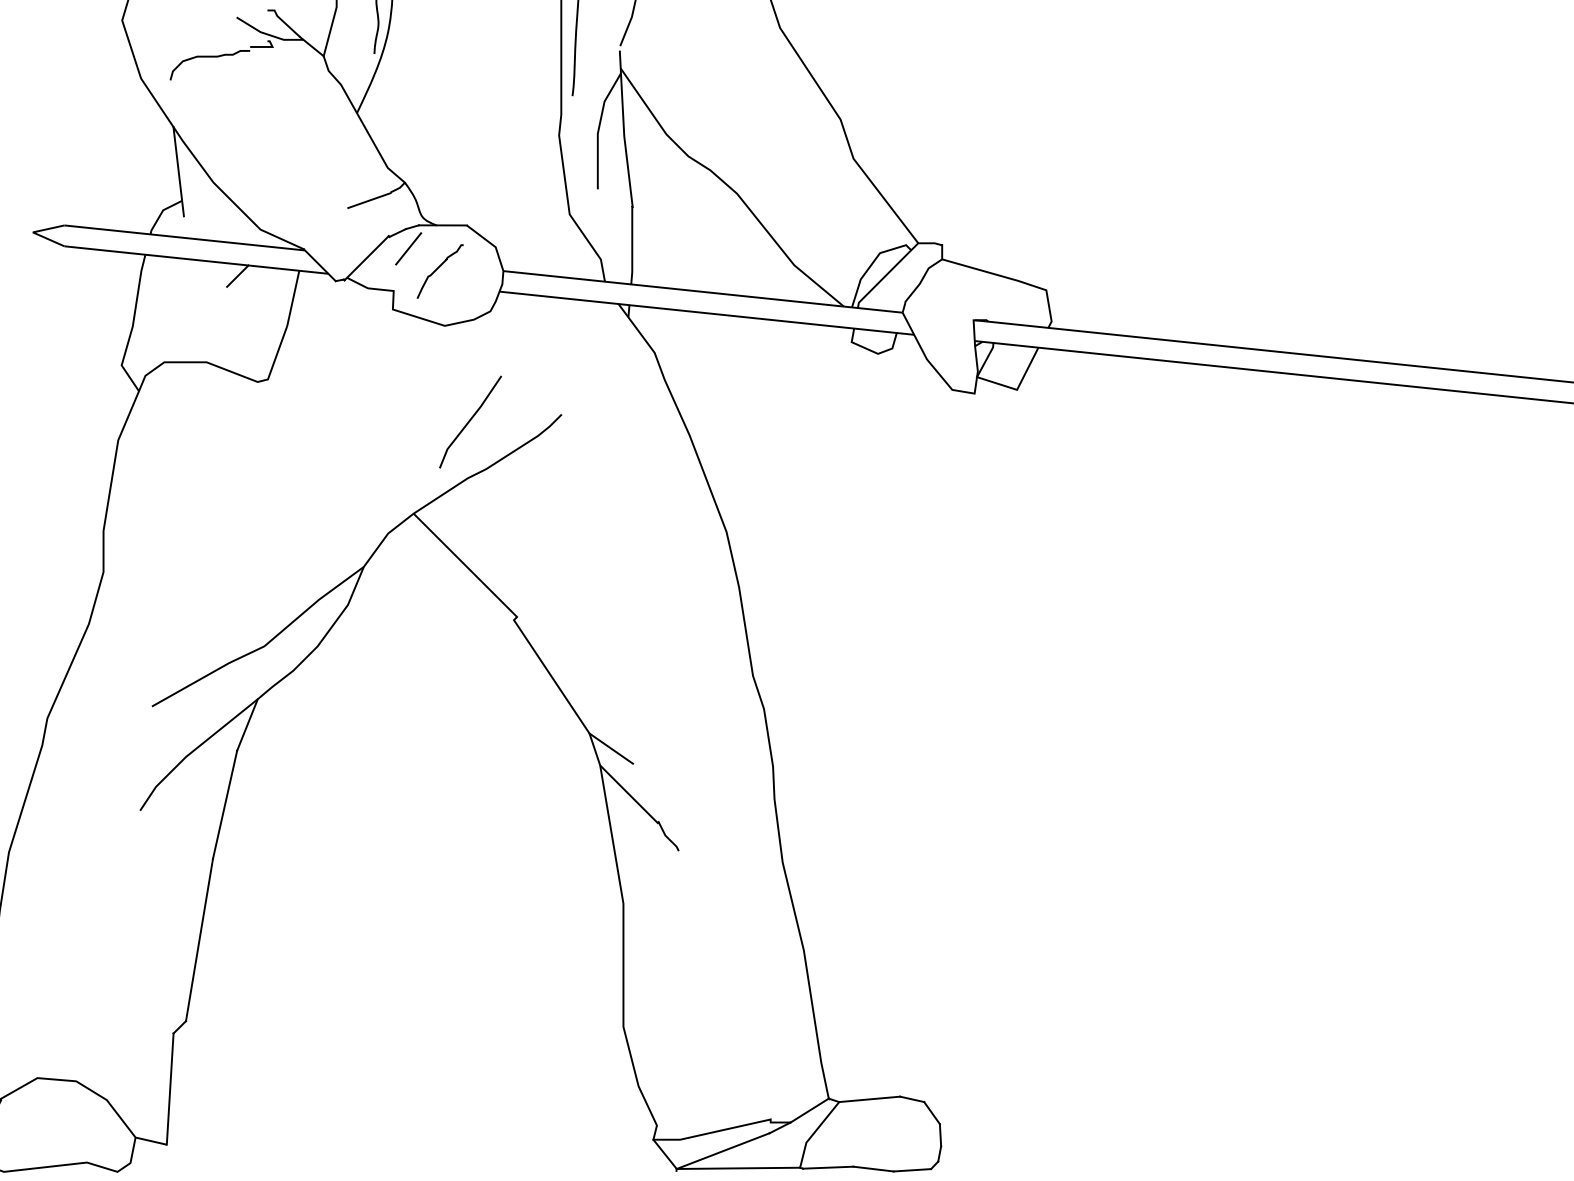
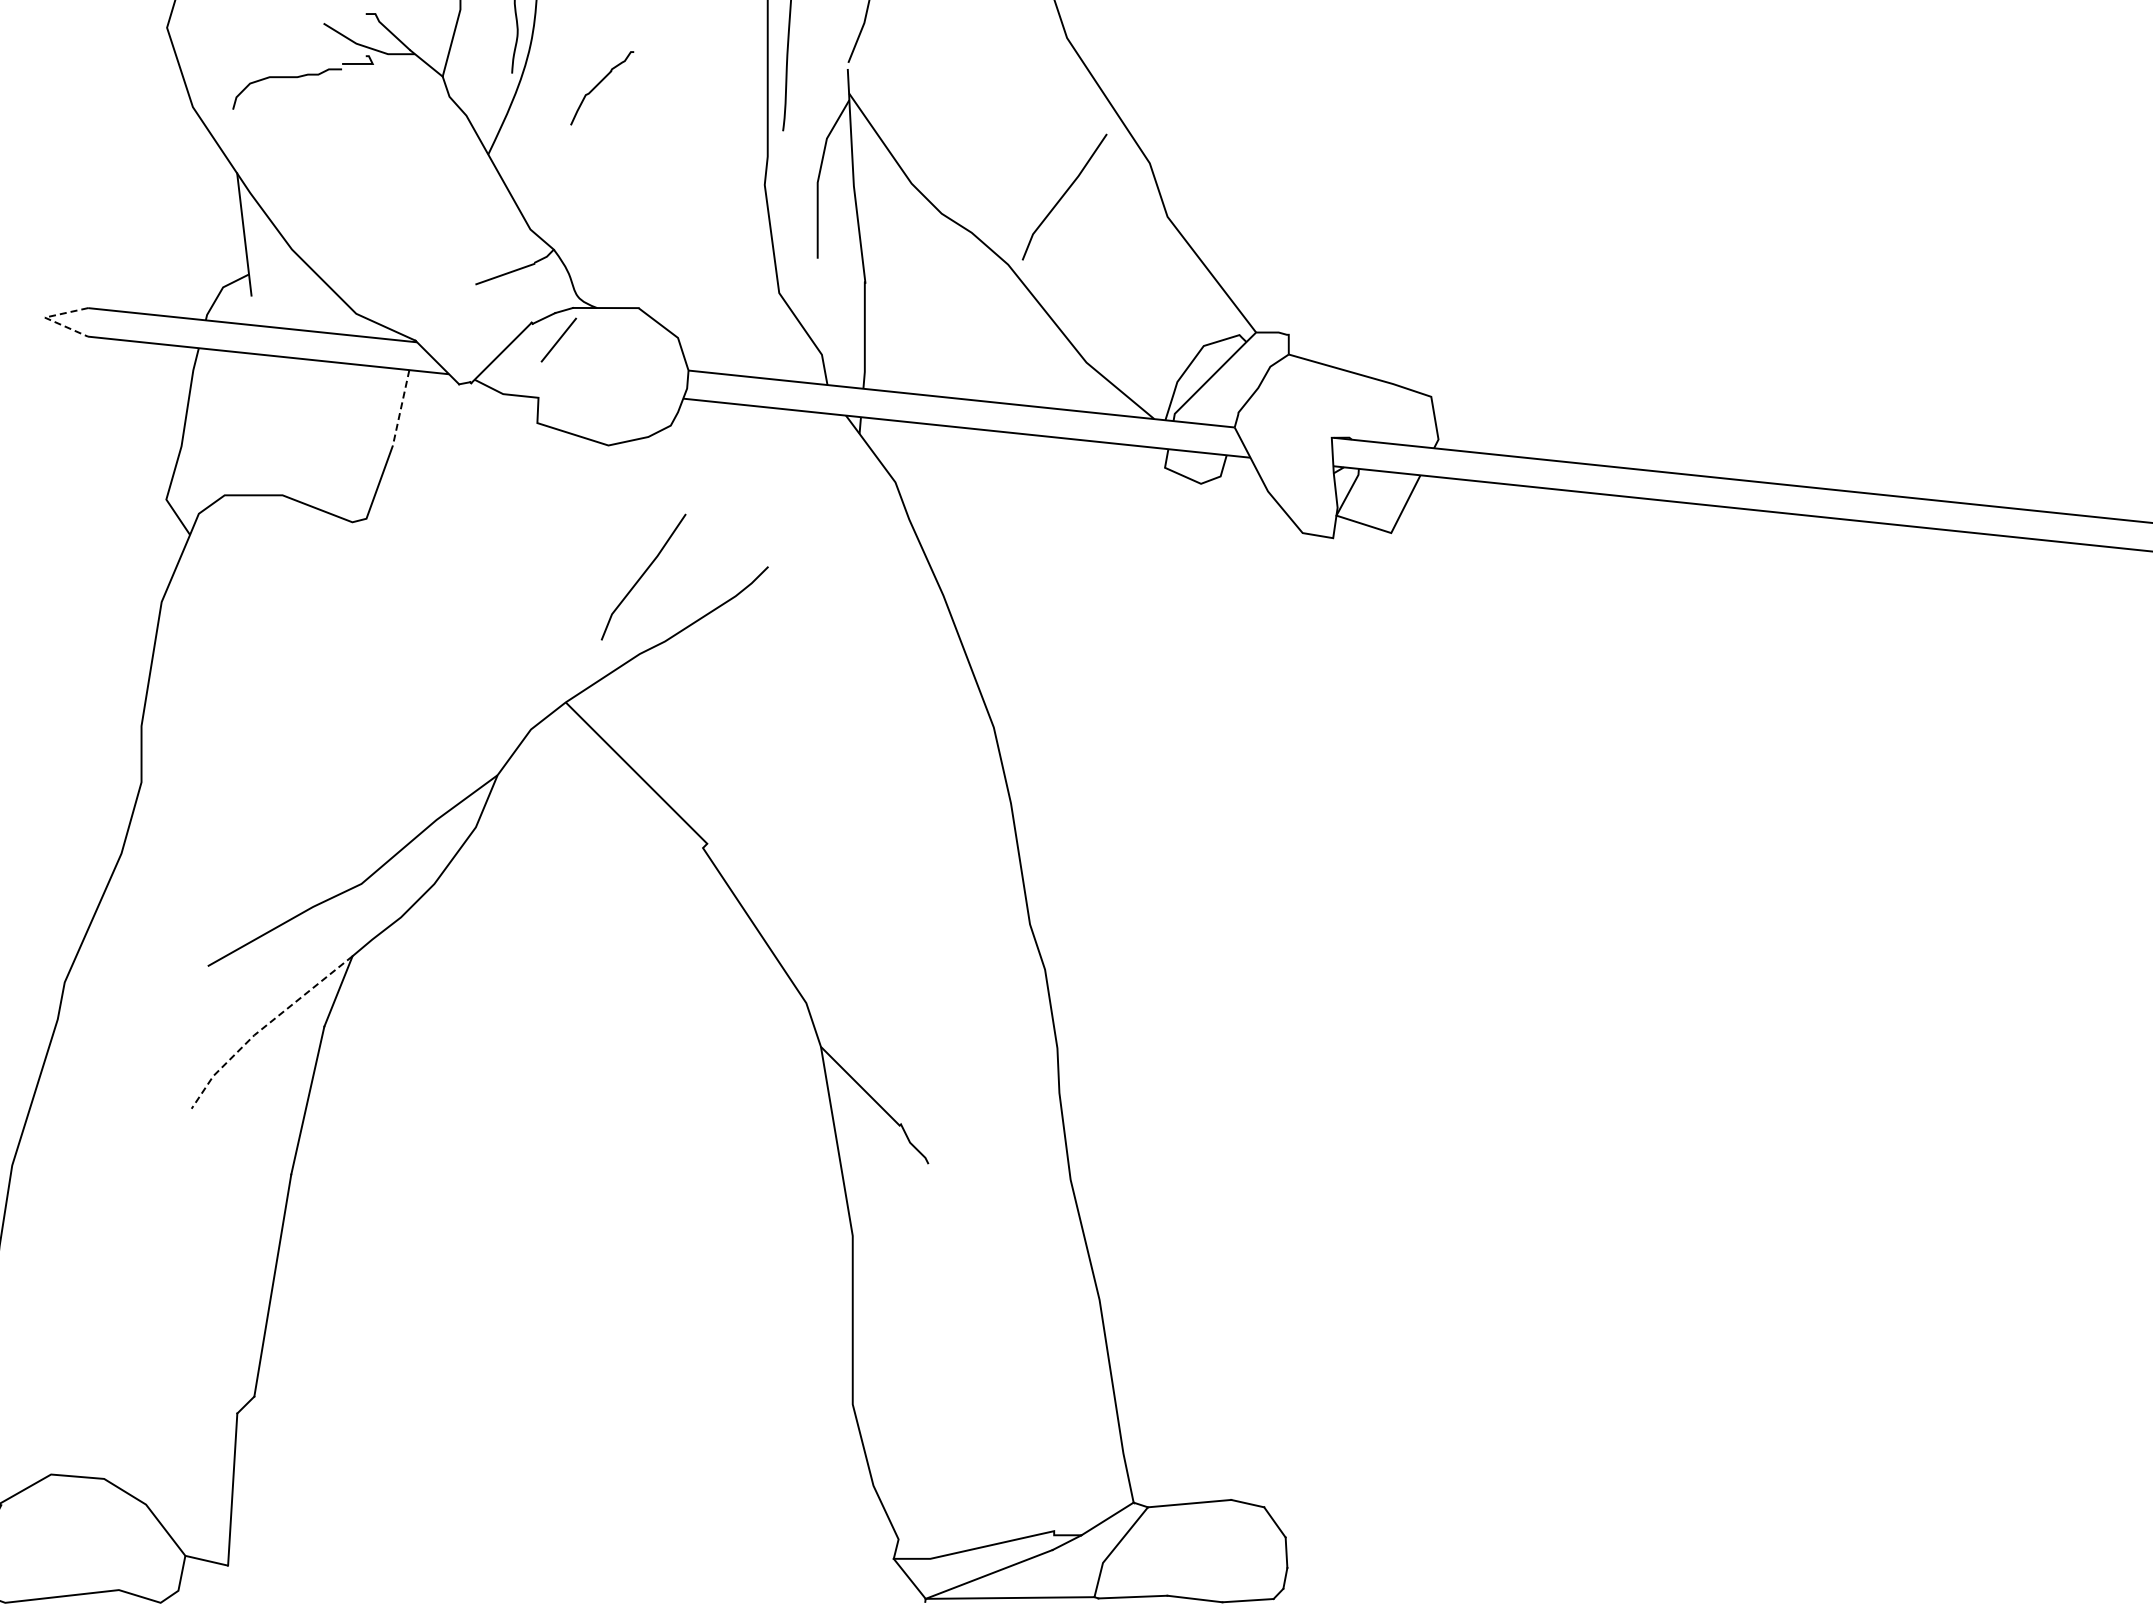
line: (778, 143) -> (1064, 195), added
line: (33, 233) -> (45, 318), solid -> dashed
curve: (438, 268) -> (599, 84), moved
line: (237, 276) -> (324, 377), removed
line: (293, 298) -> (401, 407), solid -> dashed
line: (610, 748) -> (835, 1023), removed
line: (193, 751) -> (264, 1027), solid -> dashed

